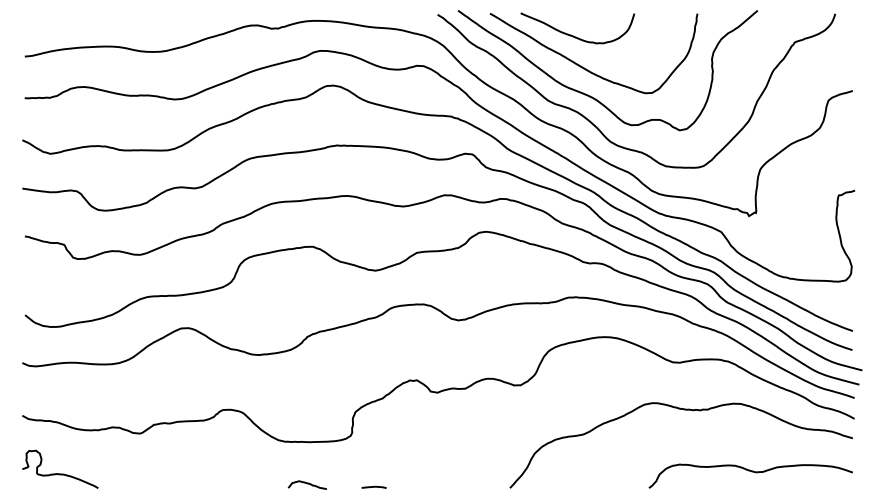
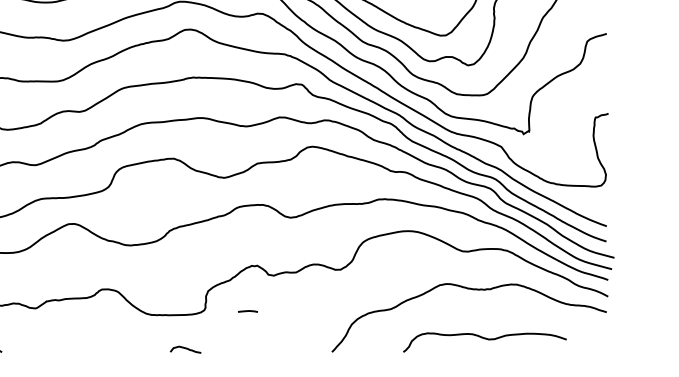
curve: (751, 472) -> (485, 339), moved
curve: (306, 483) -> (184, 348), moved
line: (373, 486) -> (247, 310), moved

